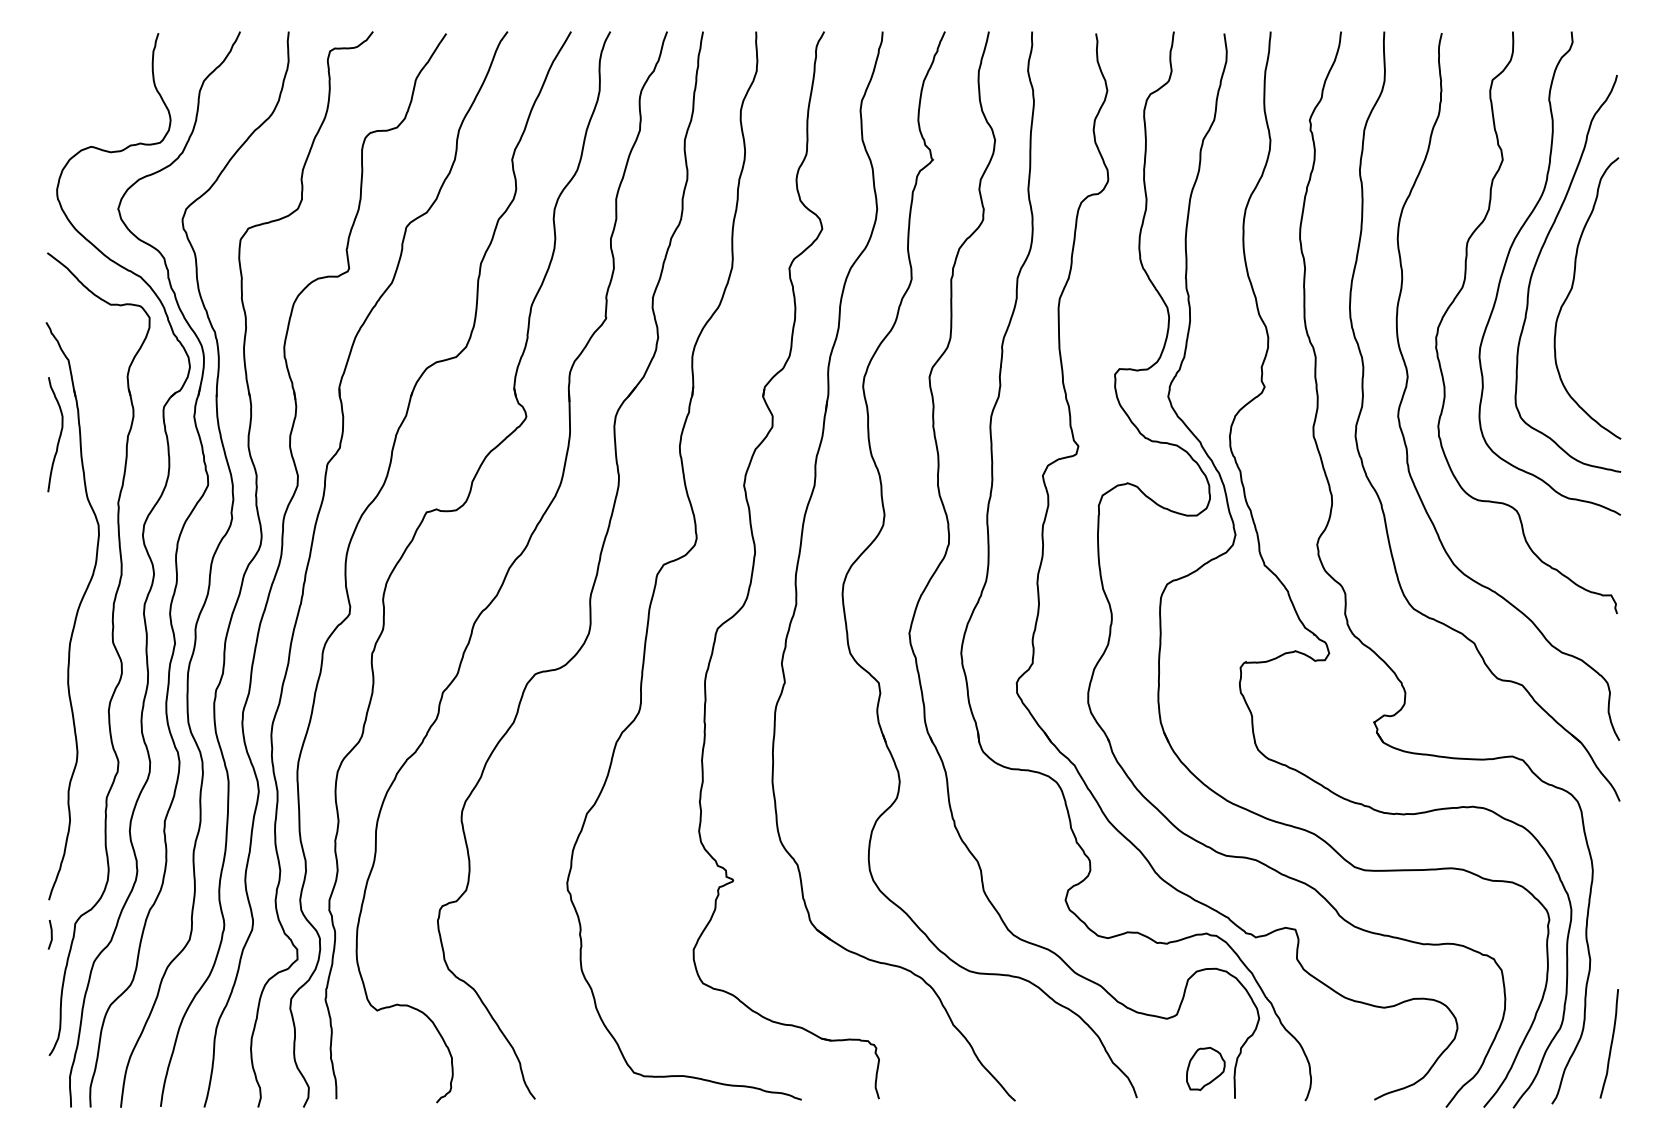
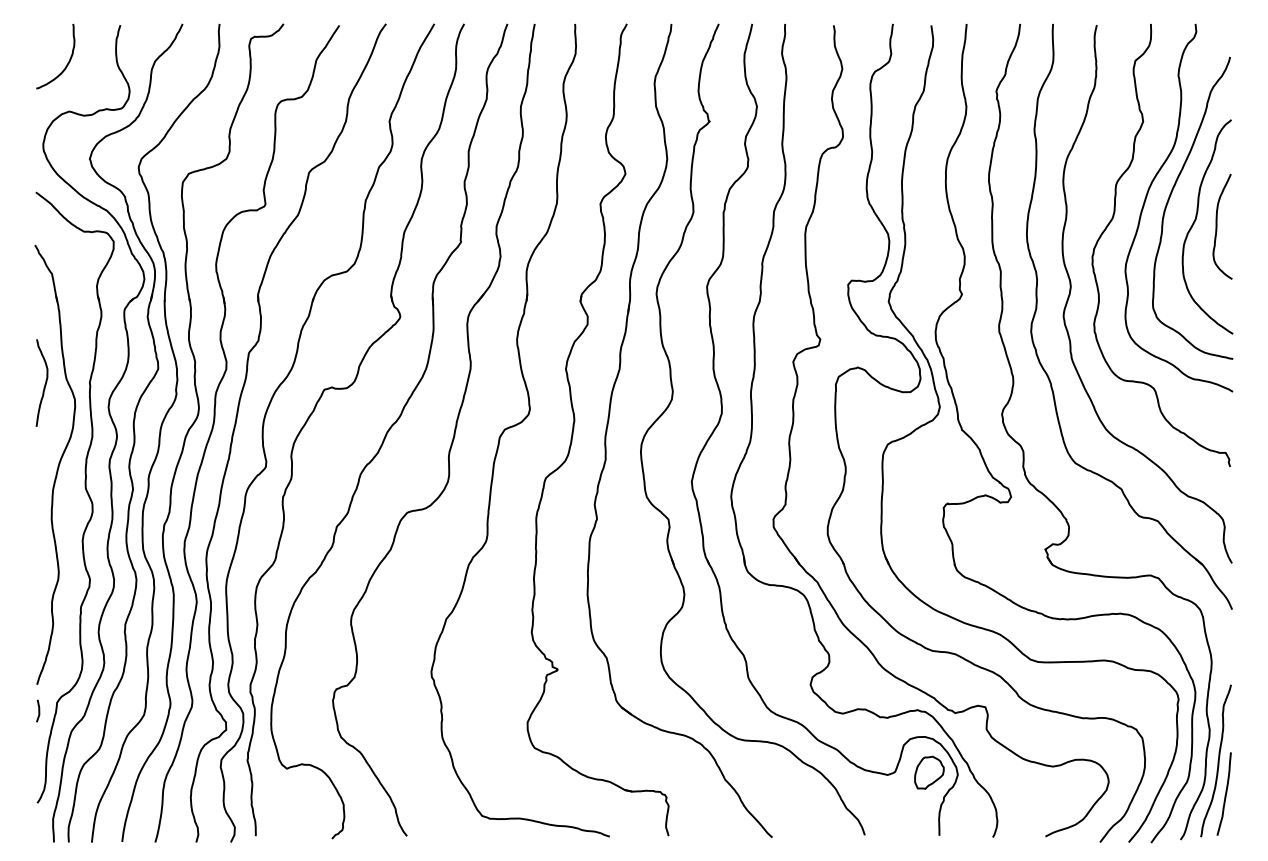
curve: (87, 85) -> (66, 64), added
curve: (1600, 297) -> (1217, 226), added
curve: (59, 434) -> (45, 382), moved
curve: (1601, 1000) -> (1218, 761), added
part: (1205, 1068) -> (929, 772), moved

